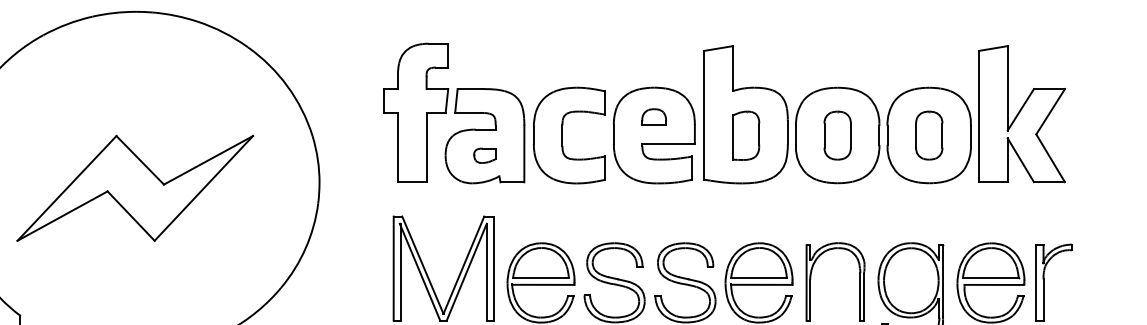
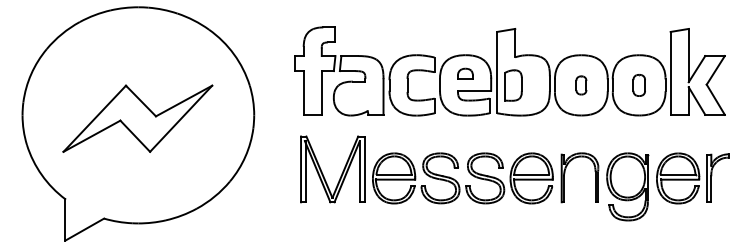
part: (746, 135) -> (513, 85), moved
part: (837, 135) -> (581, 85), size x0.6
part: (929, 135) -> (639, 85), size x0.7
part: (483, 154) -> (357, 97), removed

